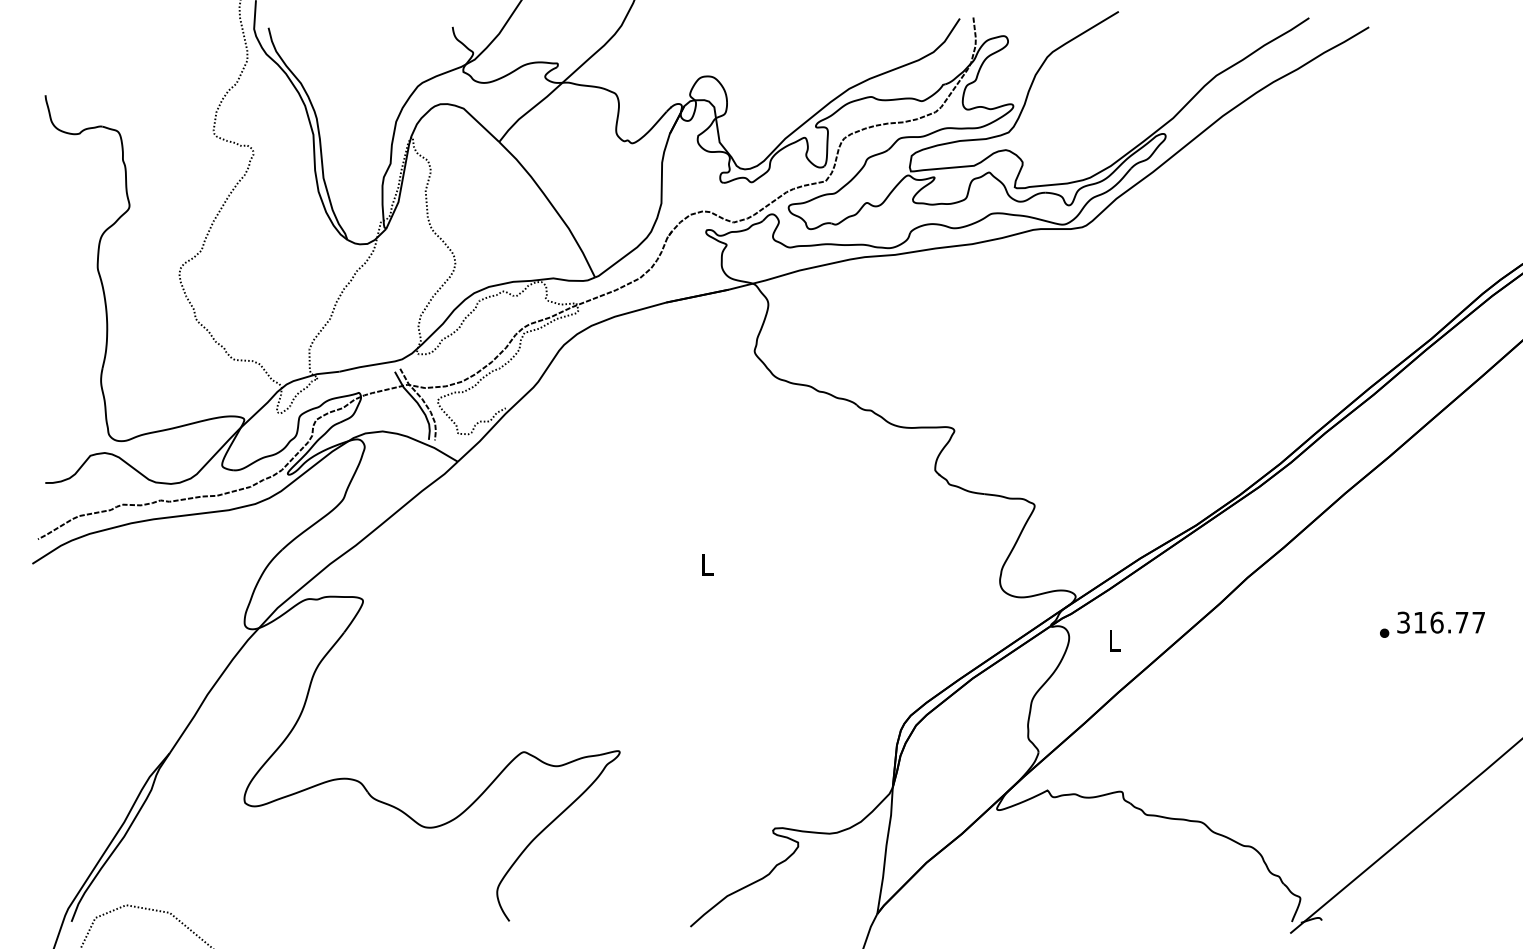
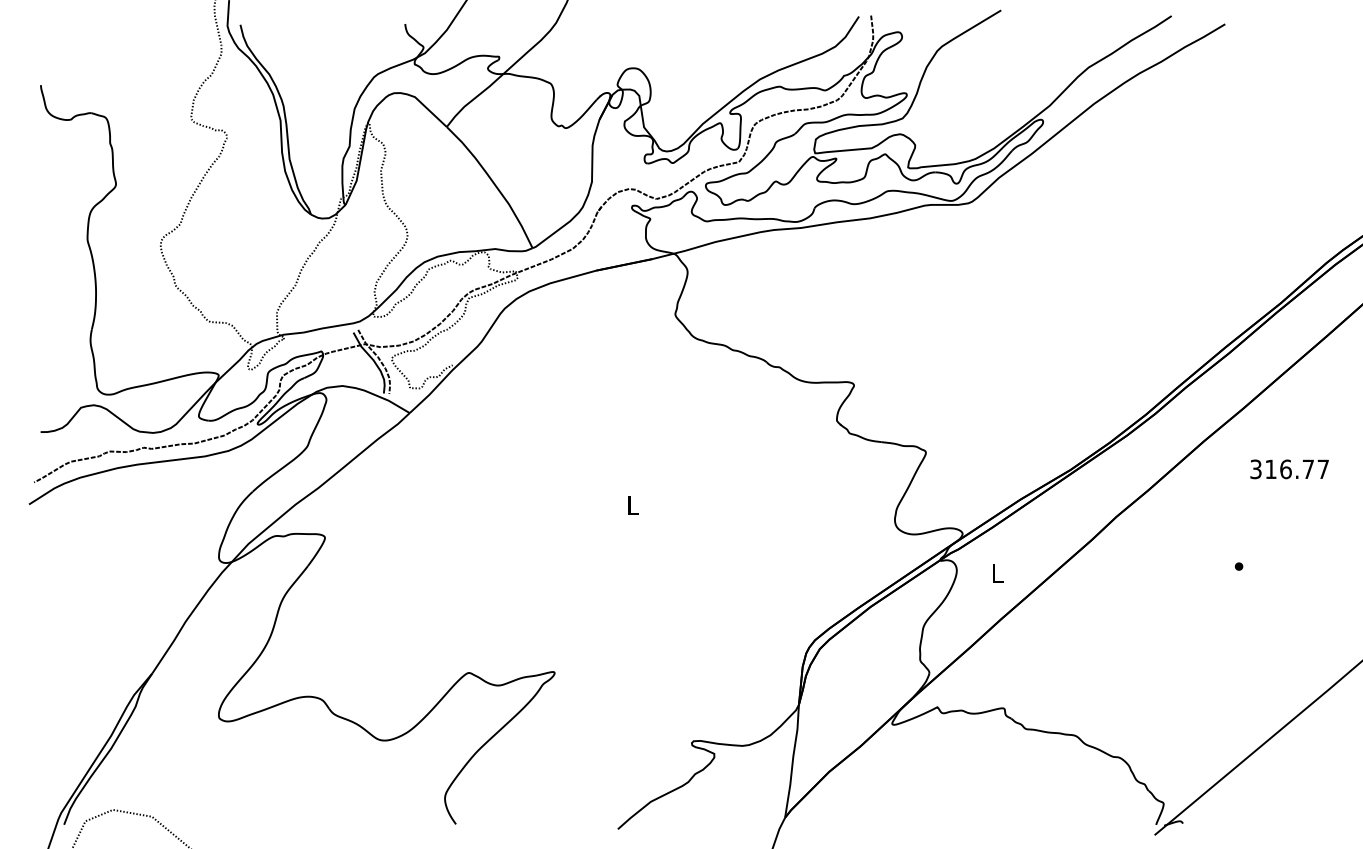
text: (1440, 622) -> (1289, 469), moved

